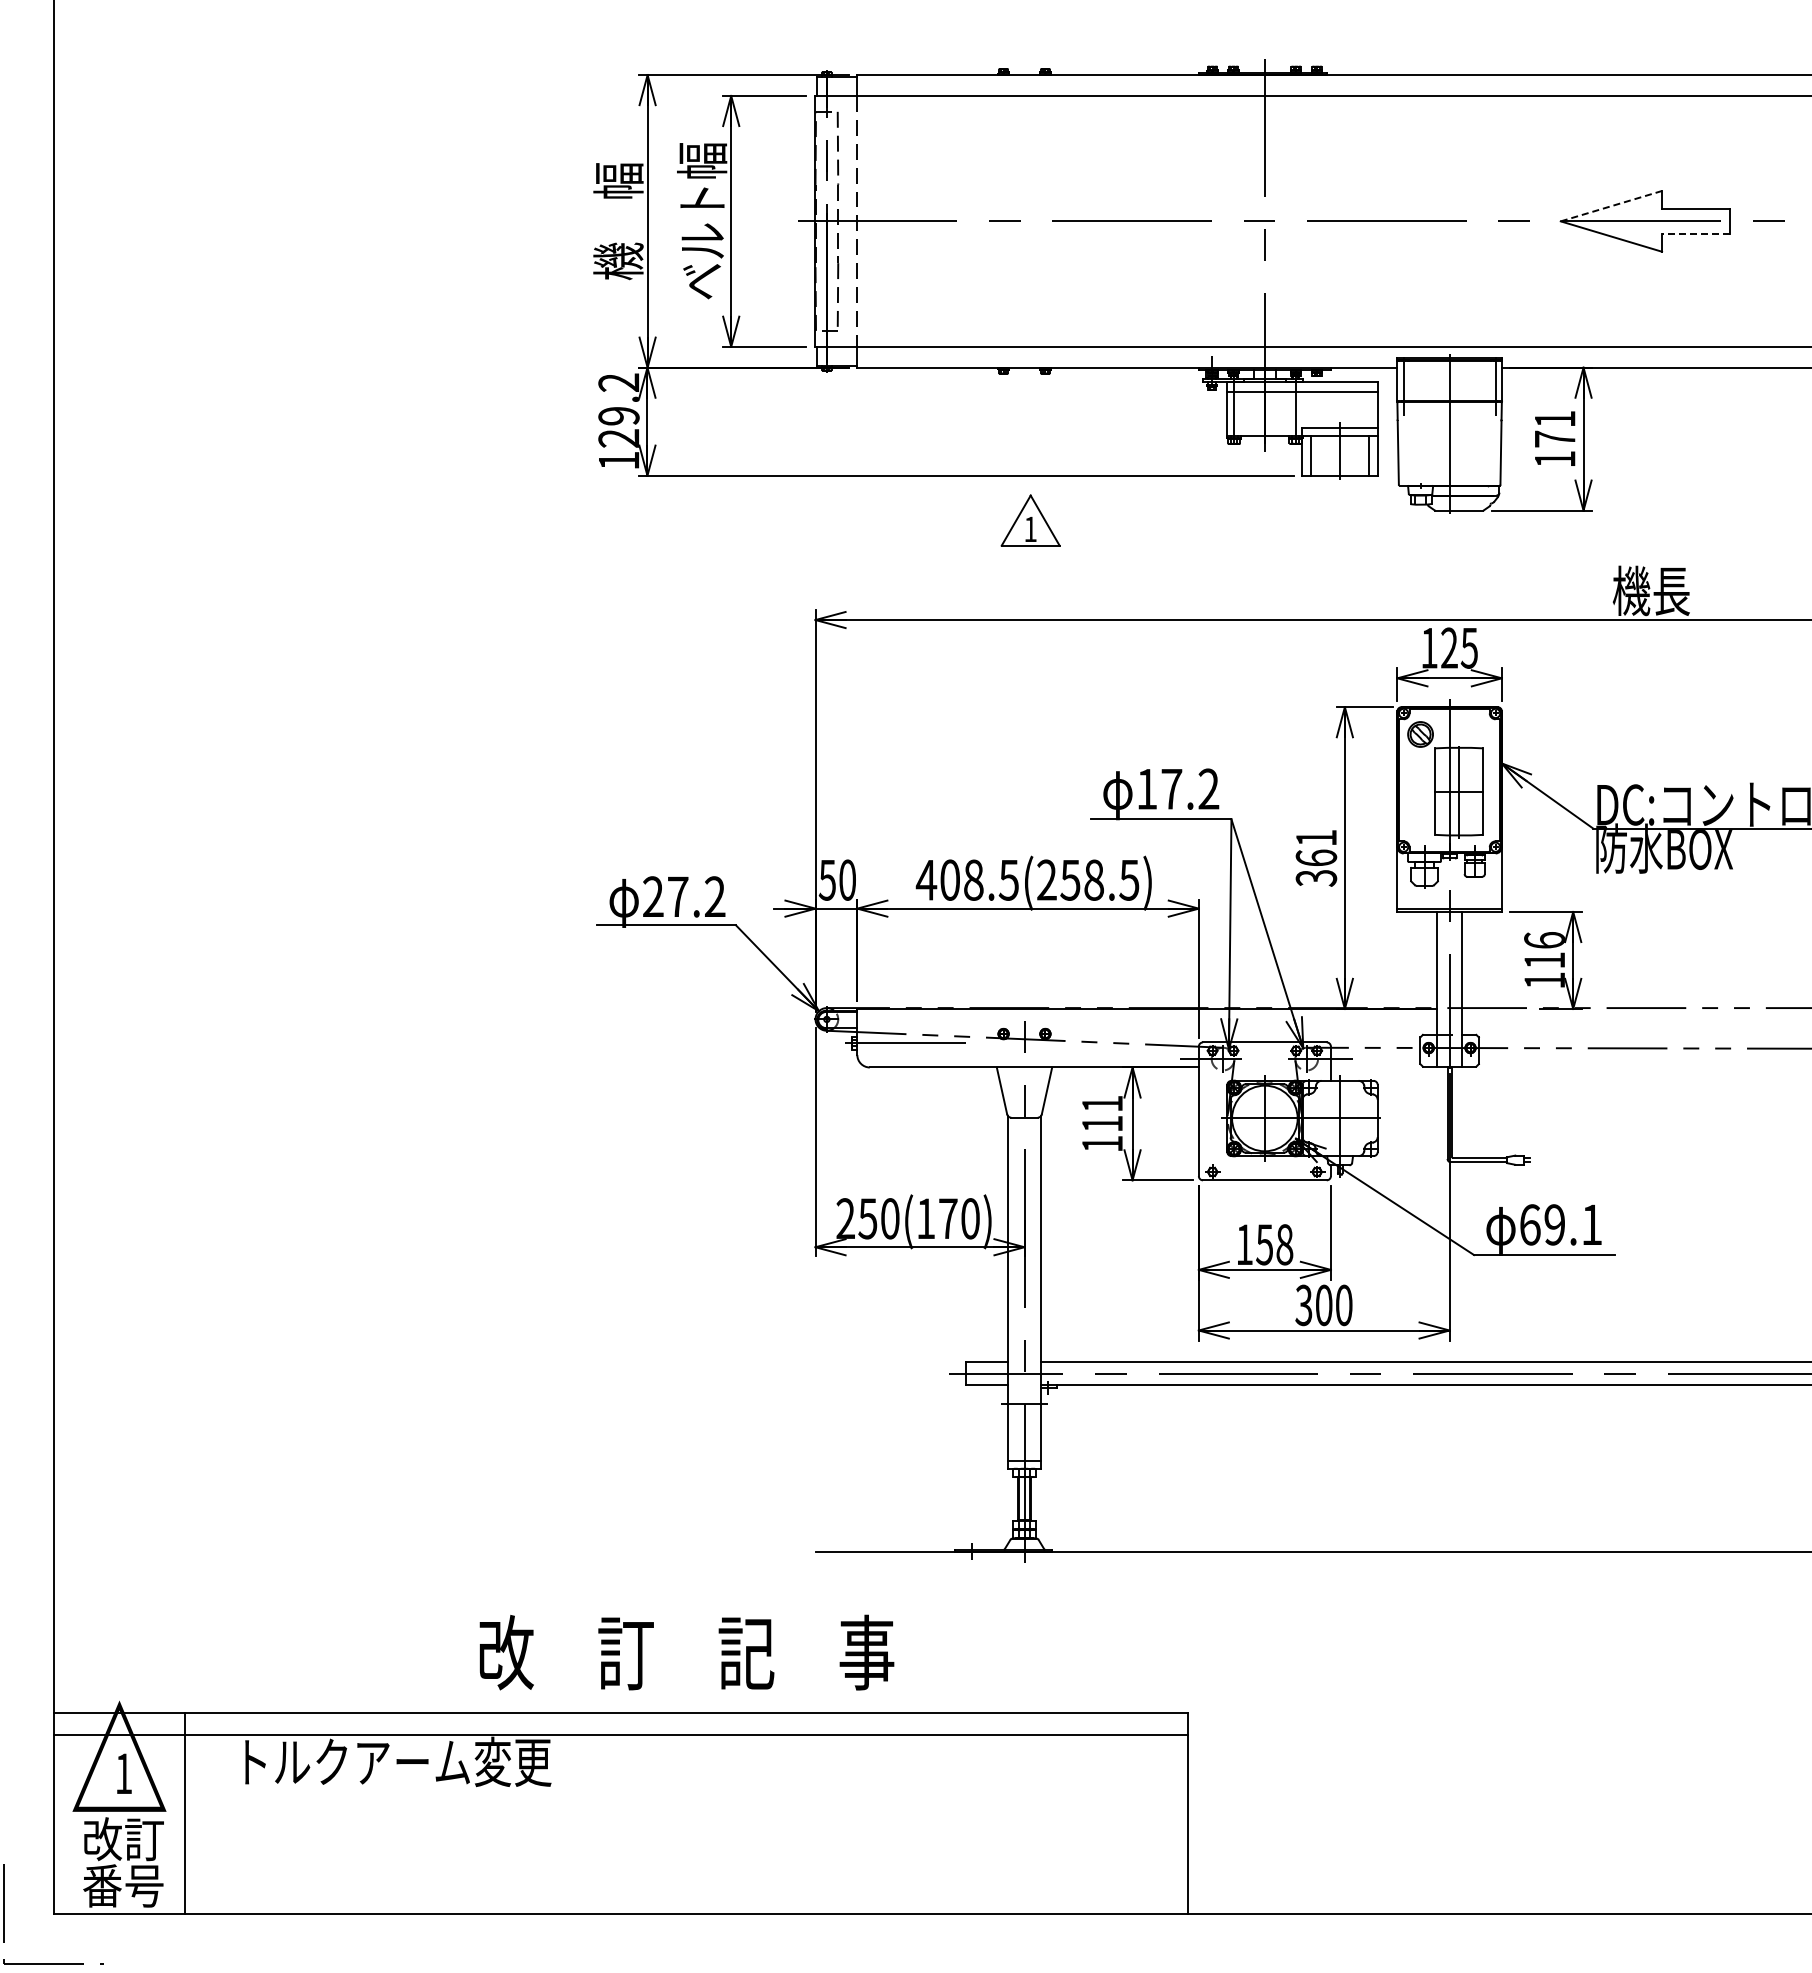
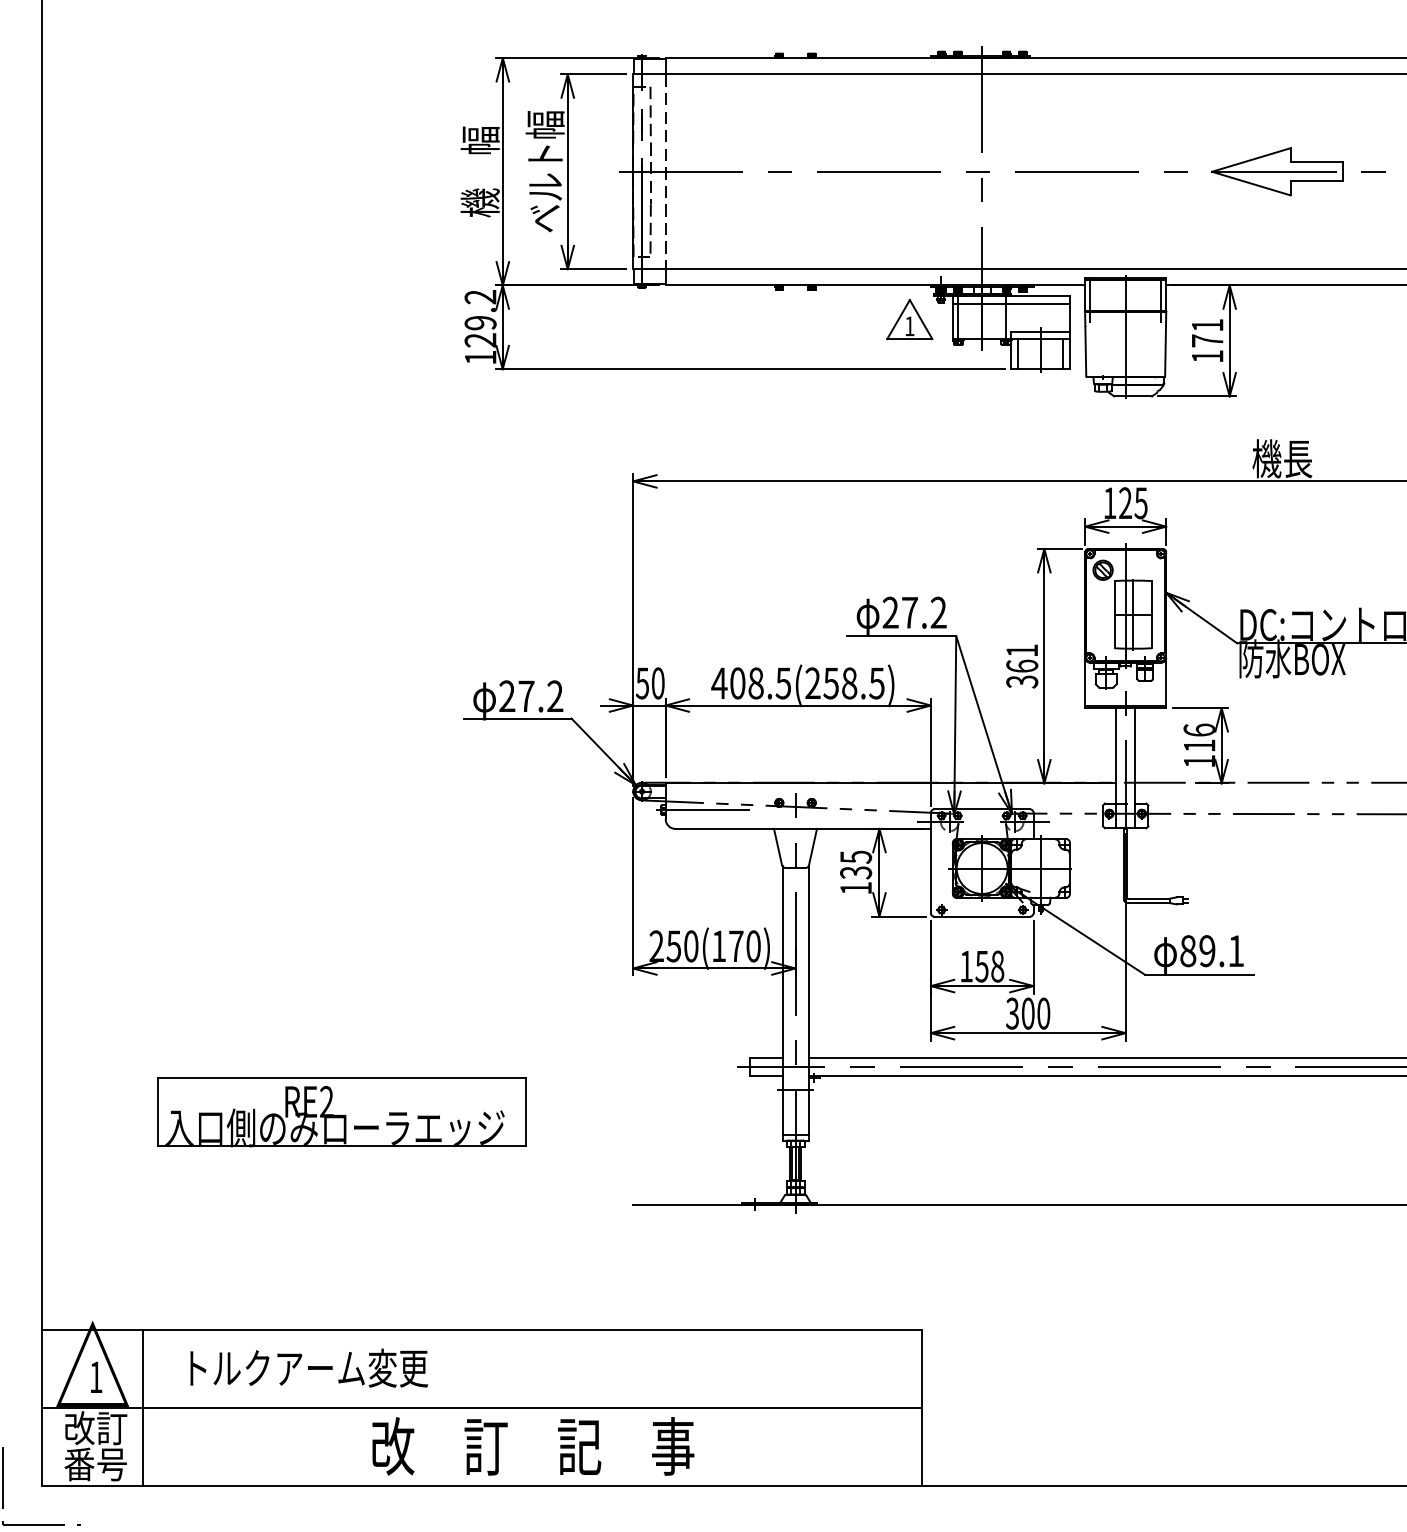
line: (1611, 206) -> (1251, 160), dashed -> solid
line: (1695, 233) -> (1316, 181), dashed -> solid
part: (1030, 520) -> (909, 319), moved
text: (1146, 788) -> (890, 612), 17.2 -> 27.2
text: (1102, 1113) -> (856, 864), 111 -> 135
text: (1530, 1224) -> (1188, 950), 69.1 -> 89.1
part: (440, 1432) -> (341, 1112), added
text: (686, 1652) -> (533, 1446), moved
line: (620, 1735) -> (481, 1408), moved

